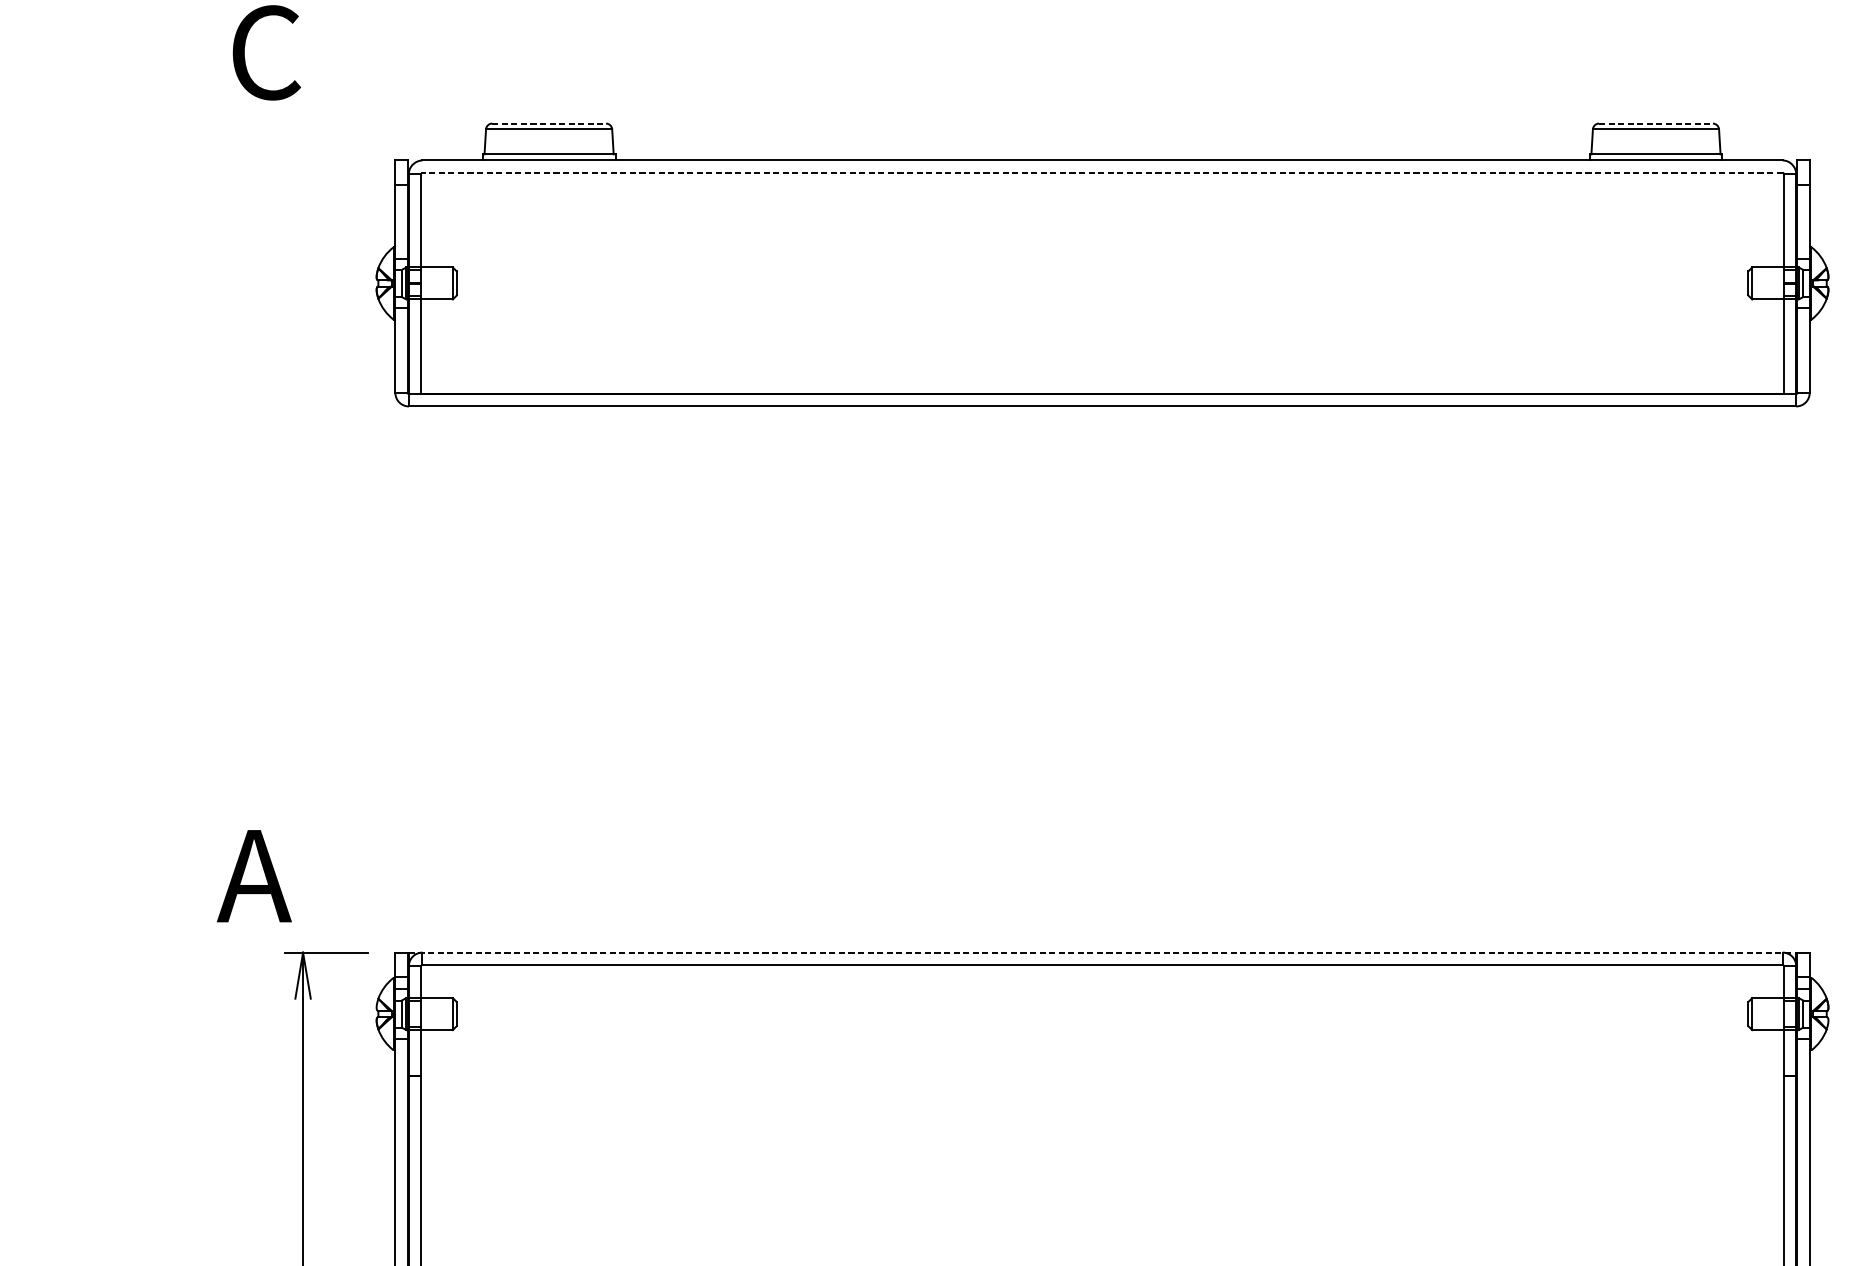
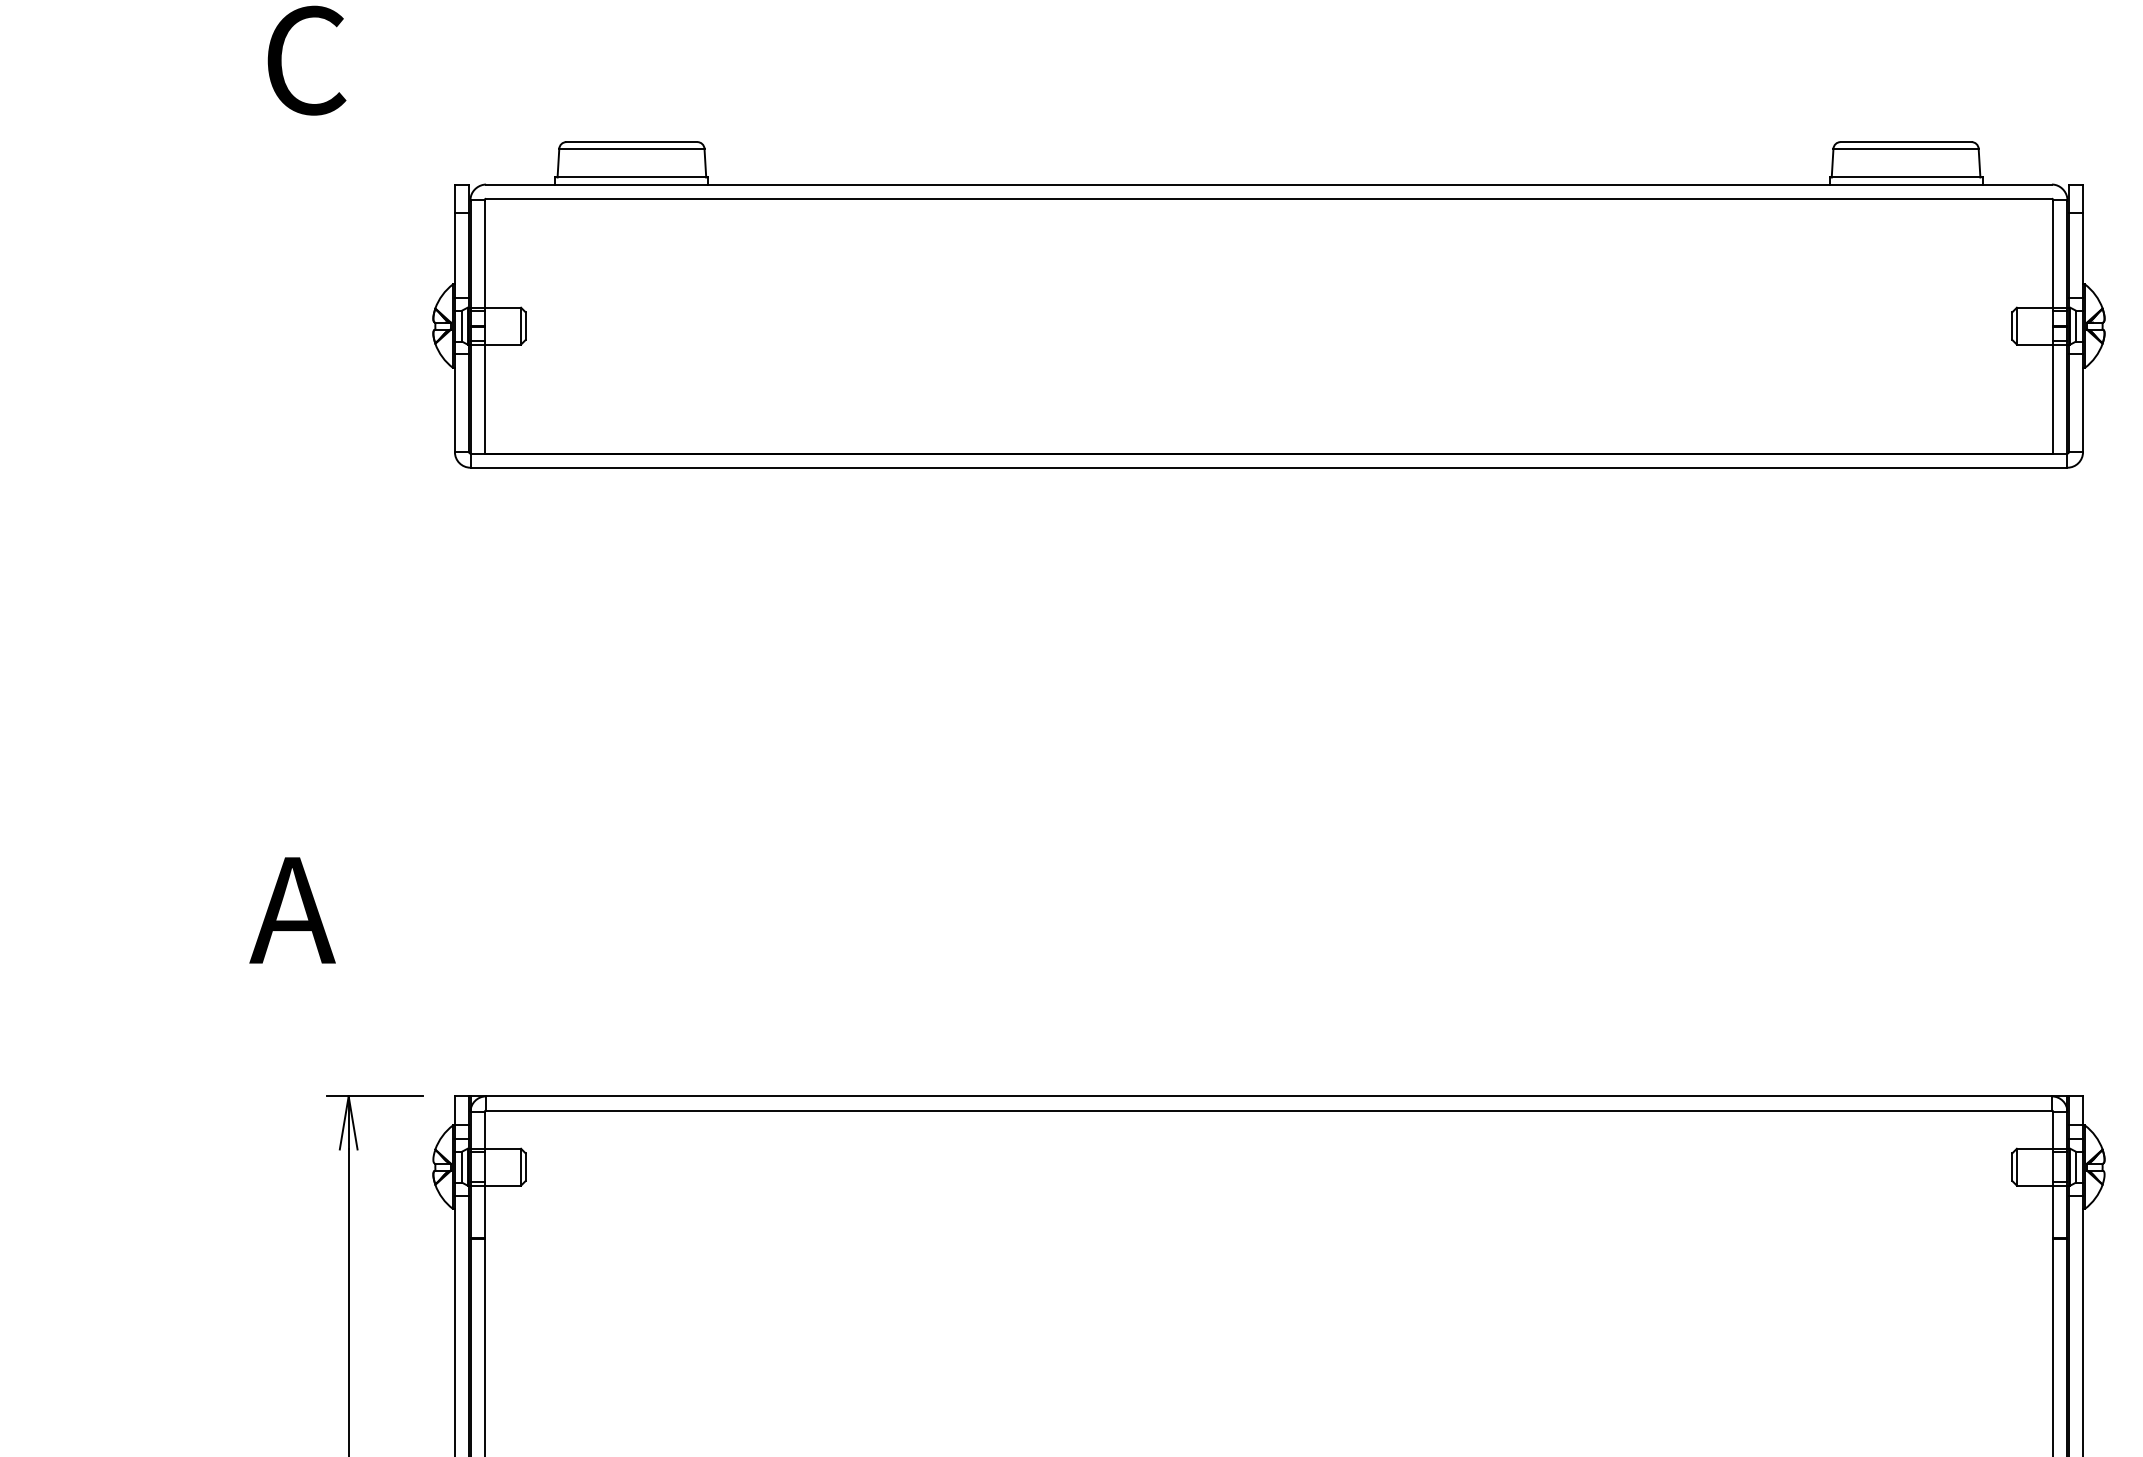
line: (548, 123) -> (631, 142), dashed -> solid
line: (1656, 123) -> (1906, 142), dashed -> solid
line: (1102, 172) -> (1268, 198), dashed -> solid
text: (254, 876) -> (292, 910), moved
line: (1103, 952) -> (1269, 1096), dashed -> solid

